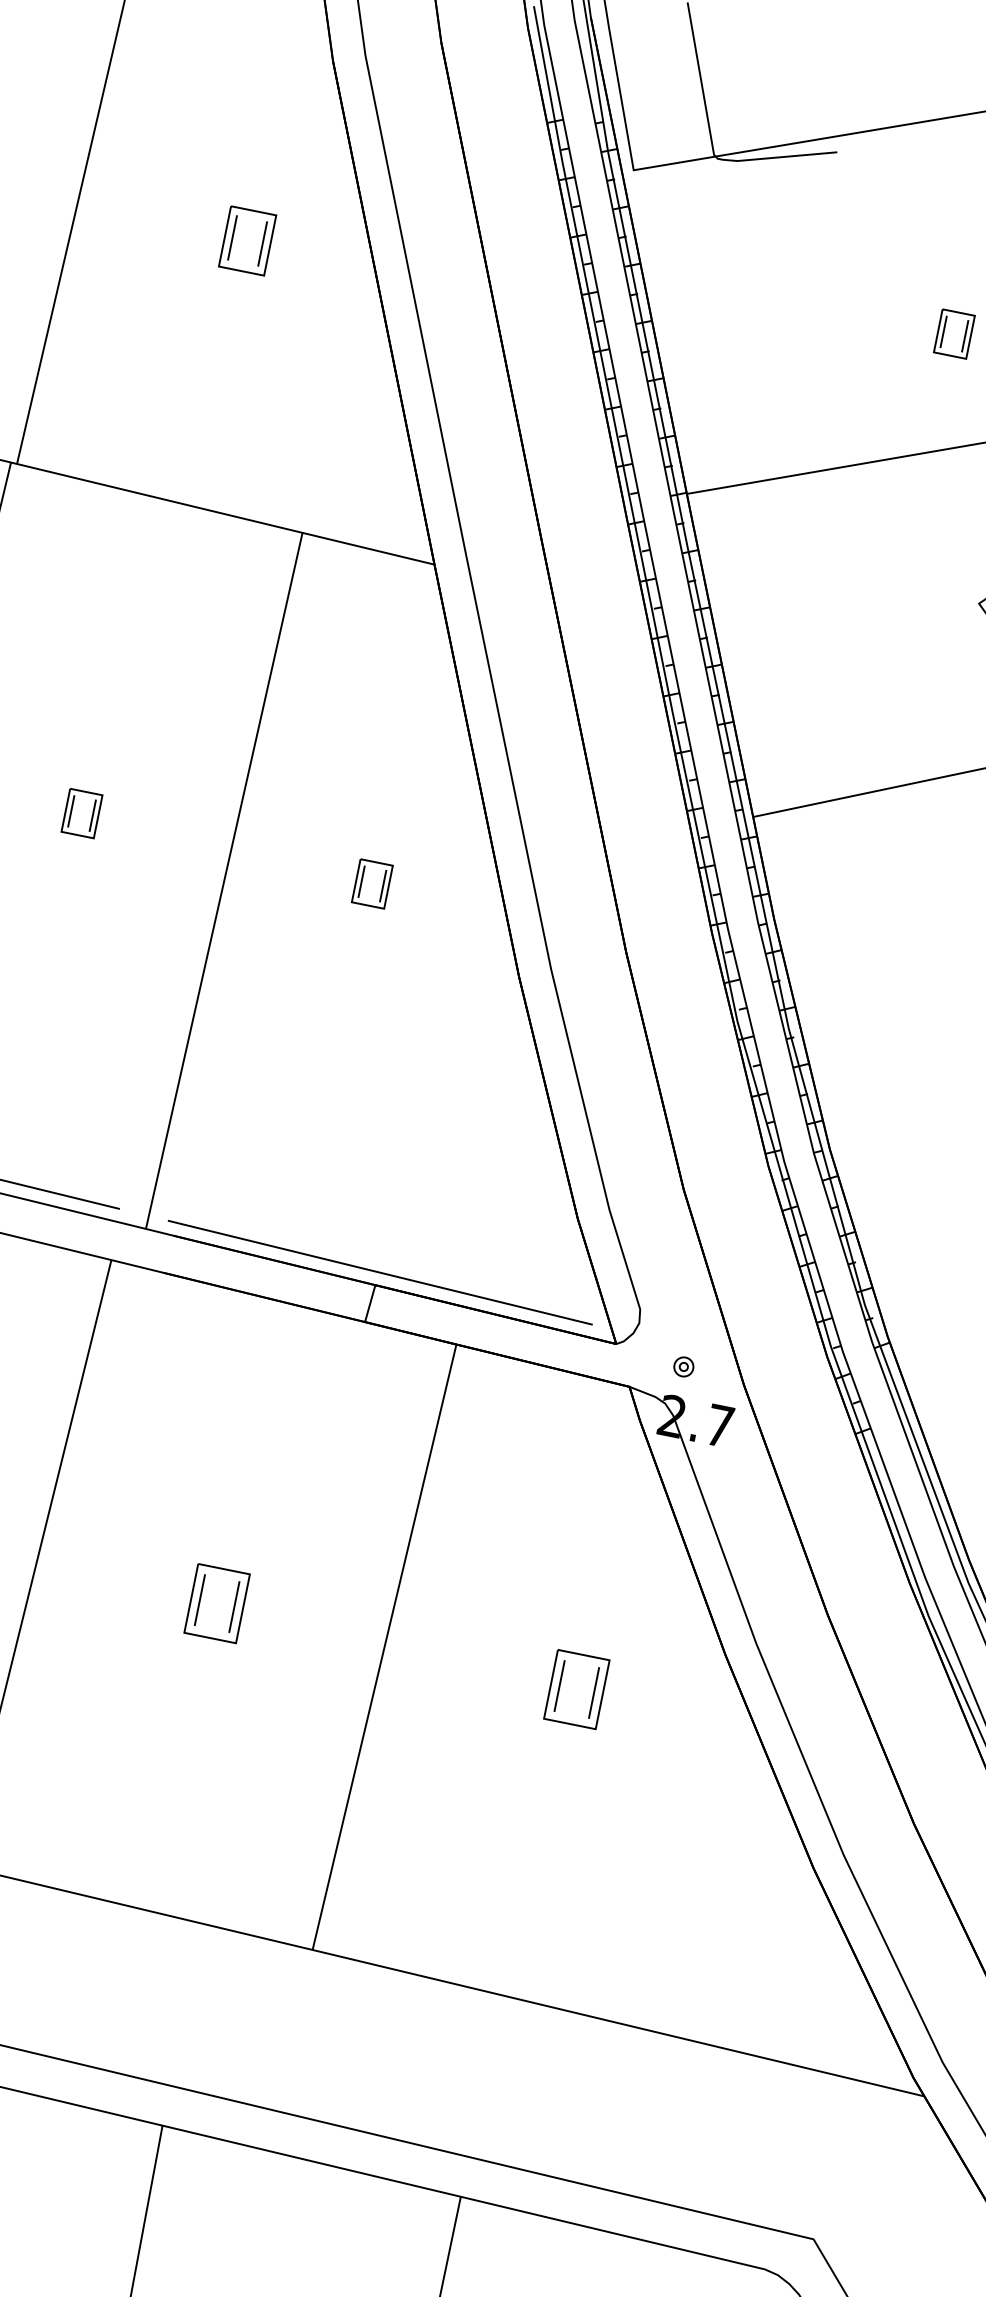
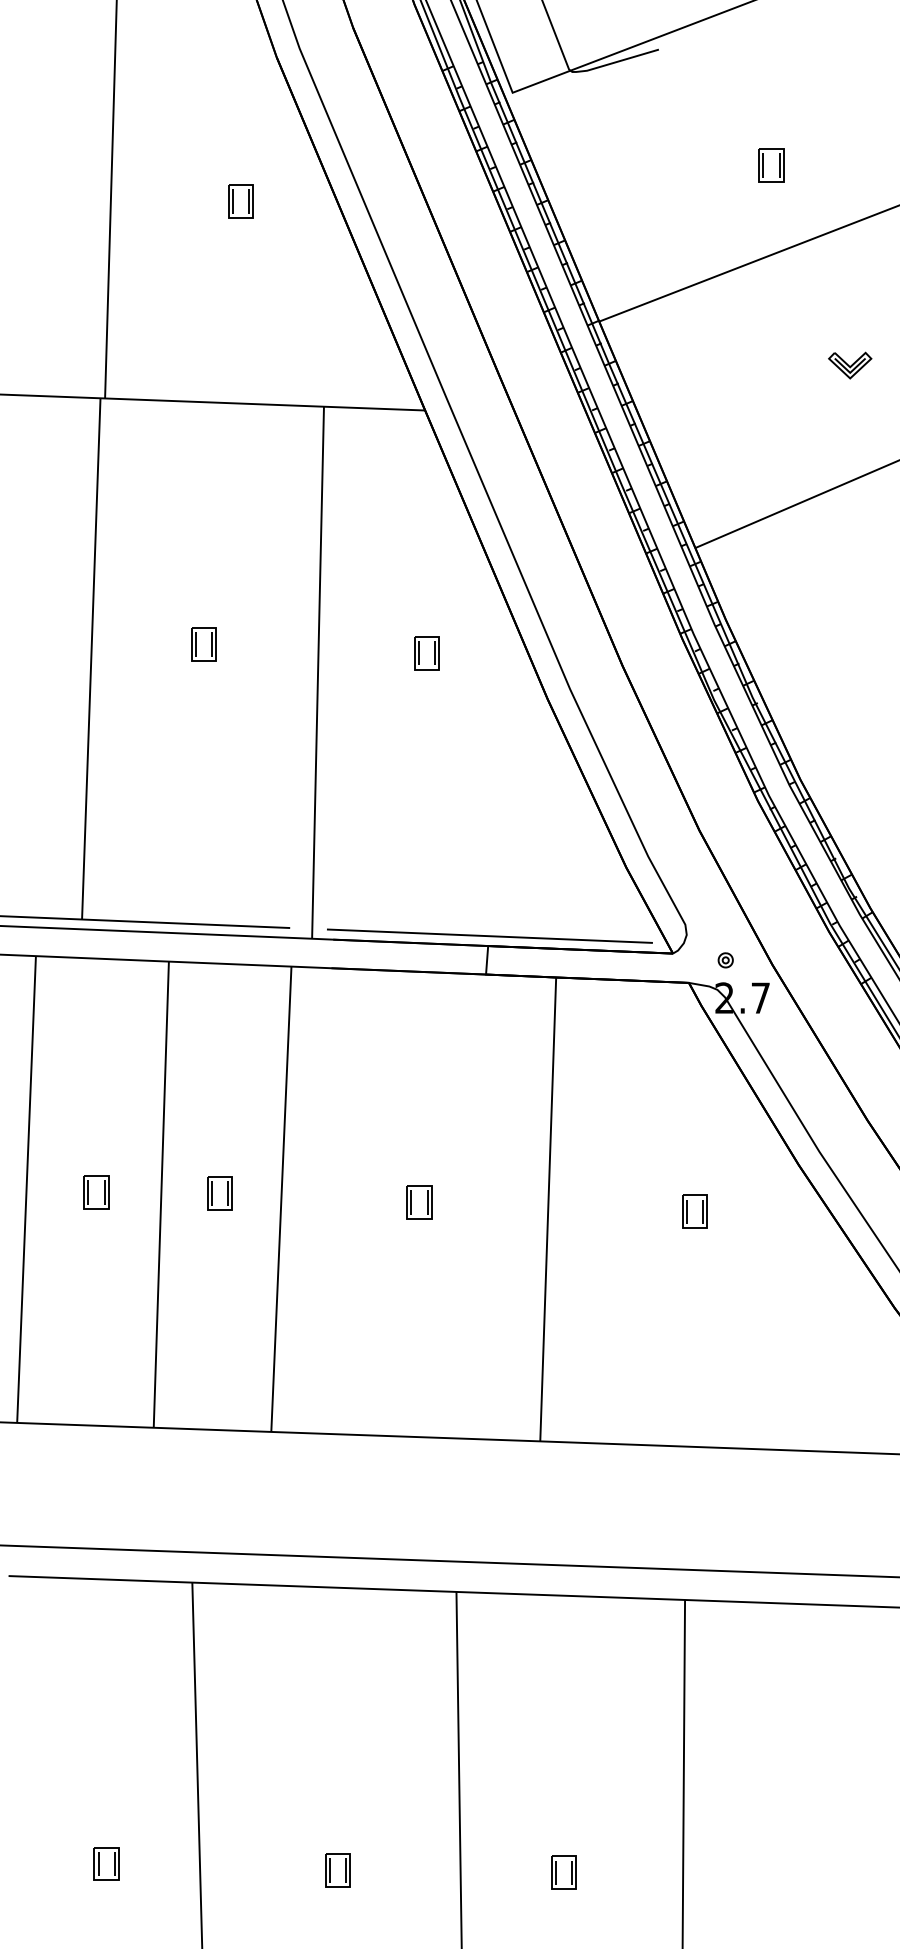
part: (247, 241) -> (240, 201), size x0.71
part: (217, 1604) -> (419, 1202), size x0.62
part: (576, 1688) -> (694, 1211), size x0.62

